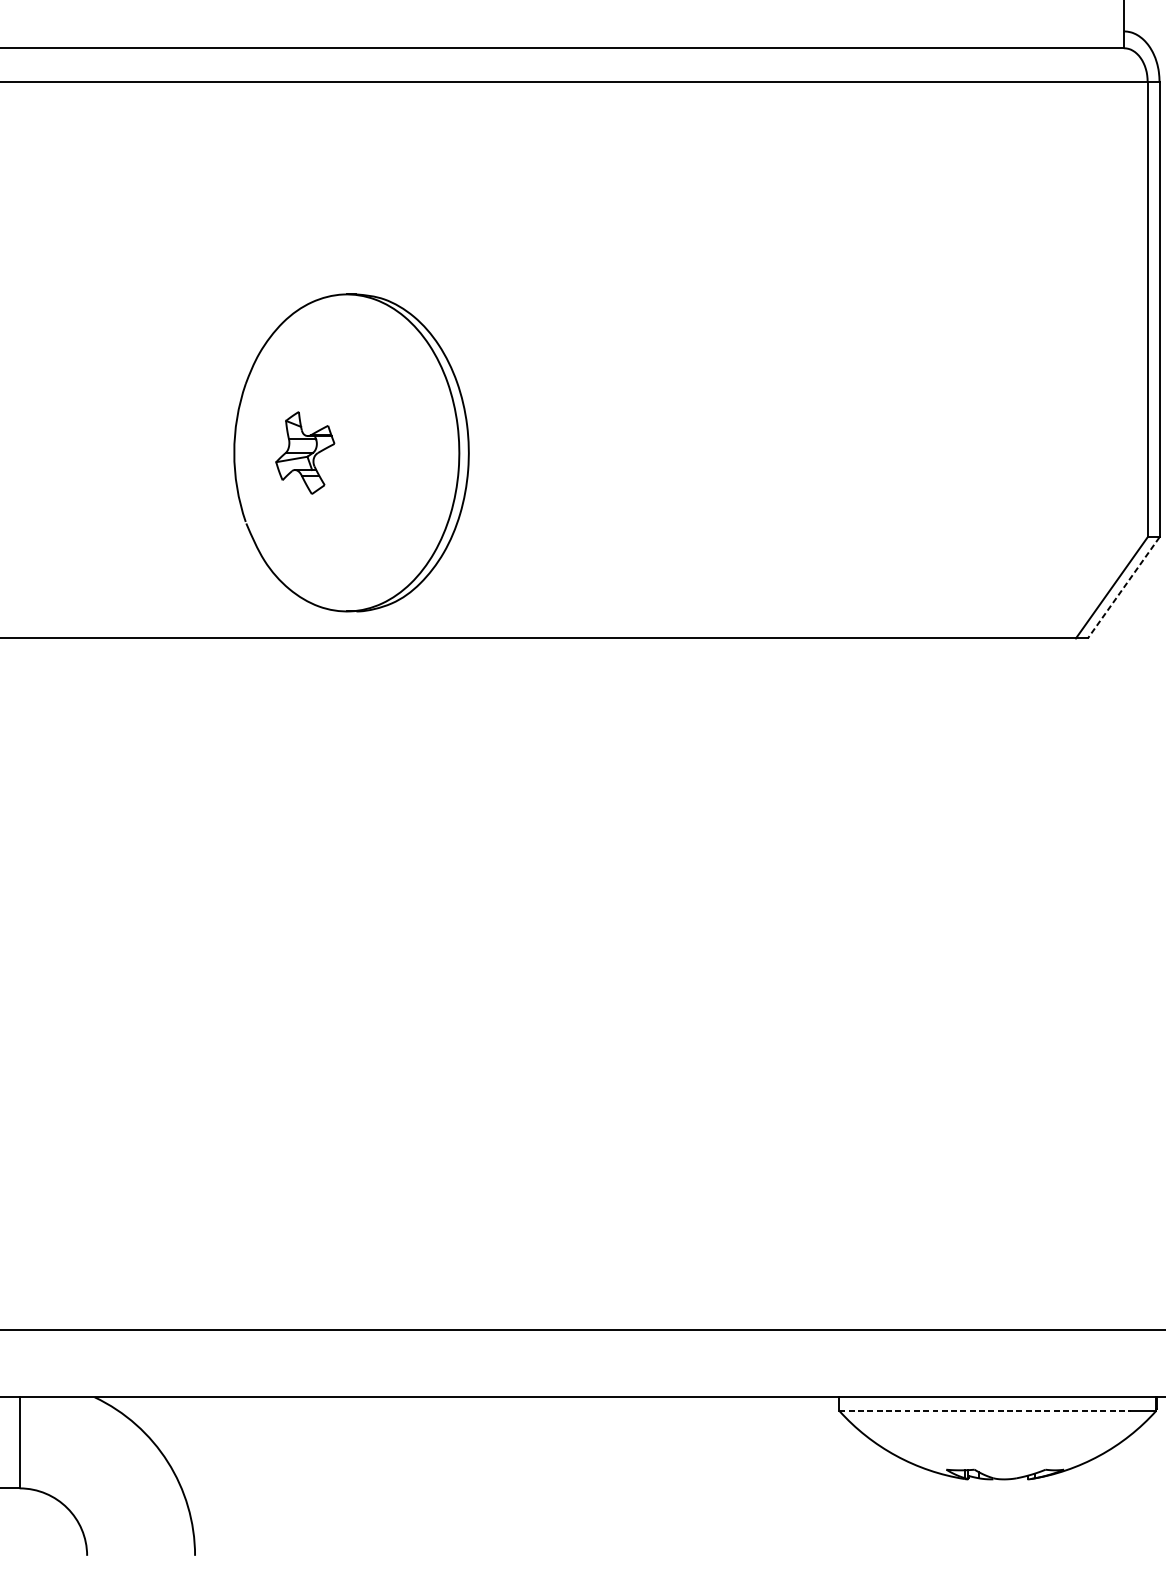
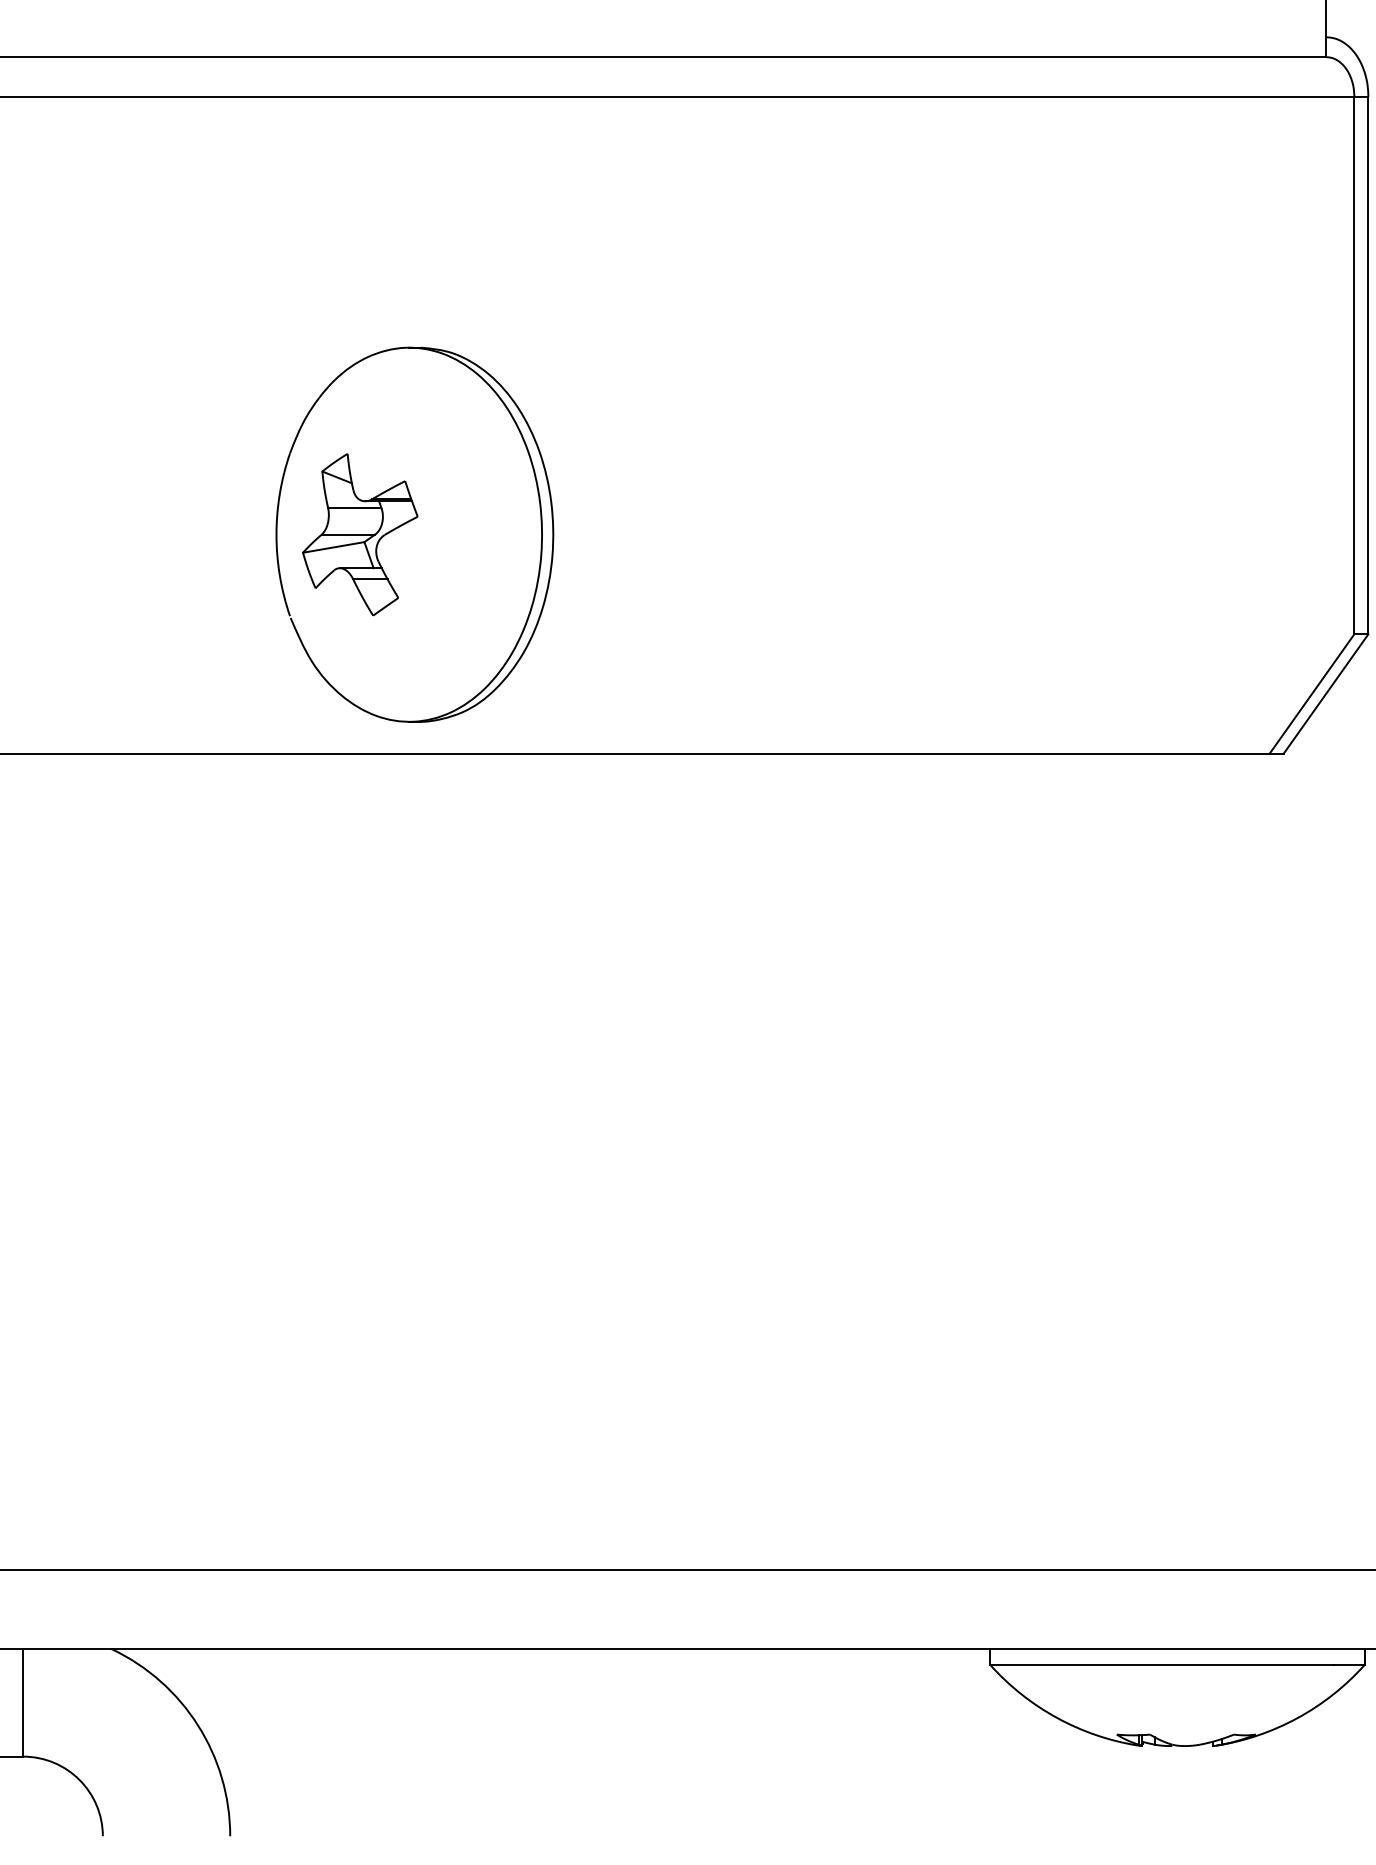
part: (305, 452) -> (360, 534), size x1.67
line: (1123, 588) -> (1325, 694), dashed -> solid
line: (985, 1411) -> (1162, 1665), dashed -> solid

